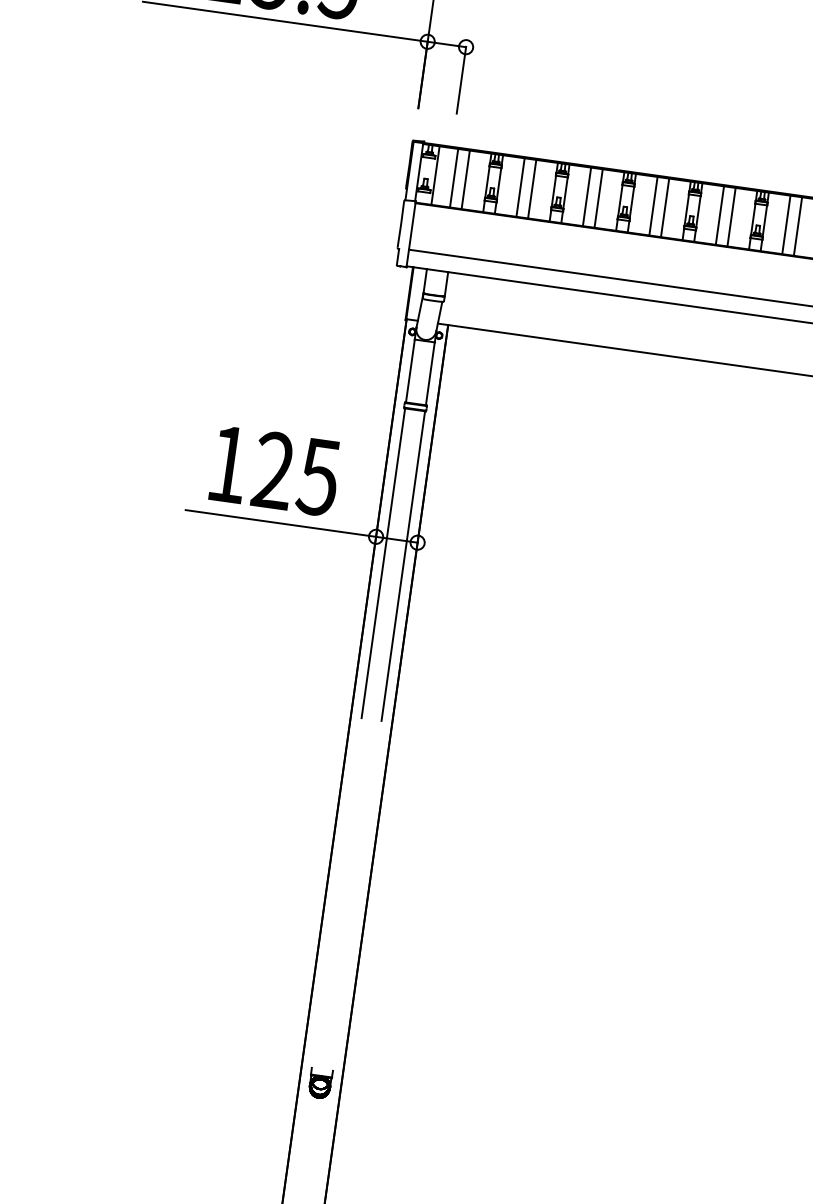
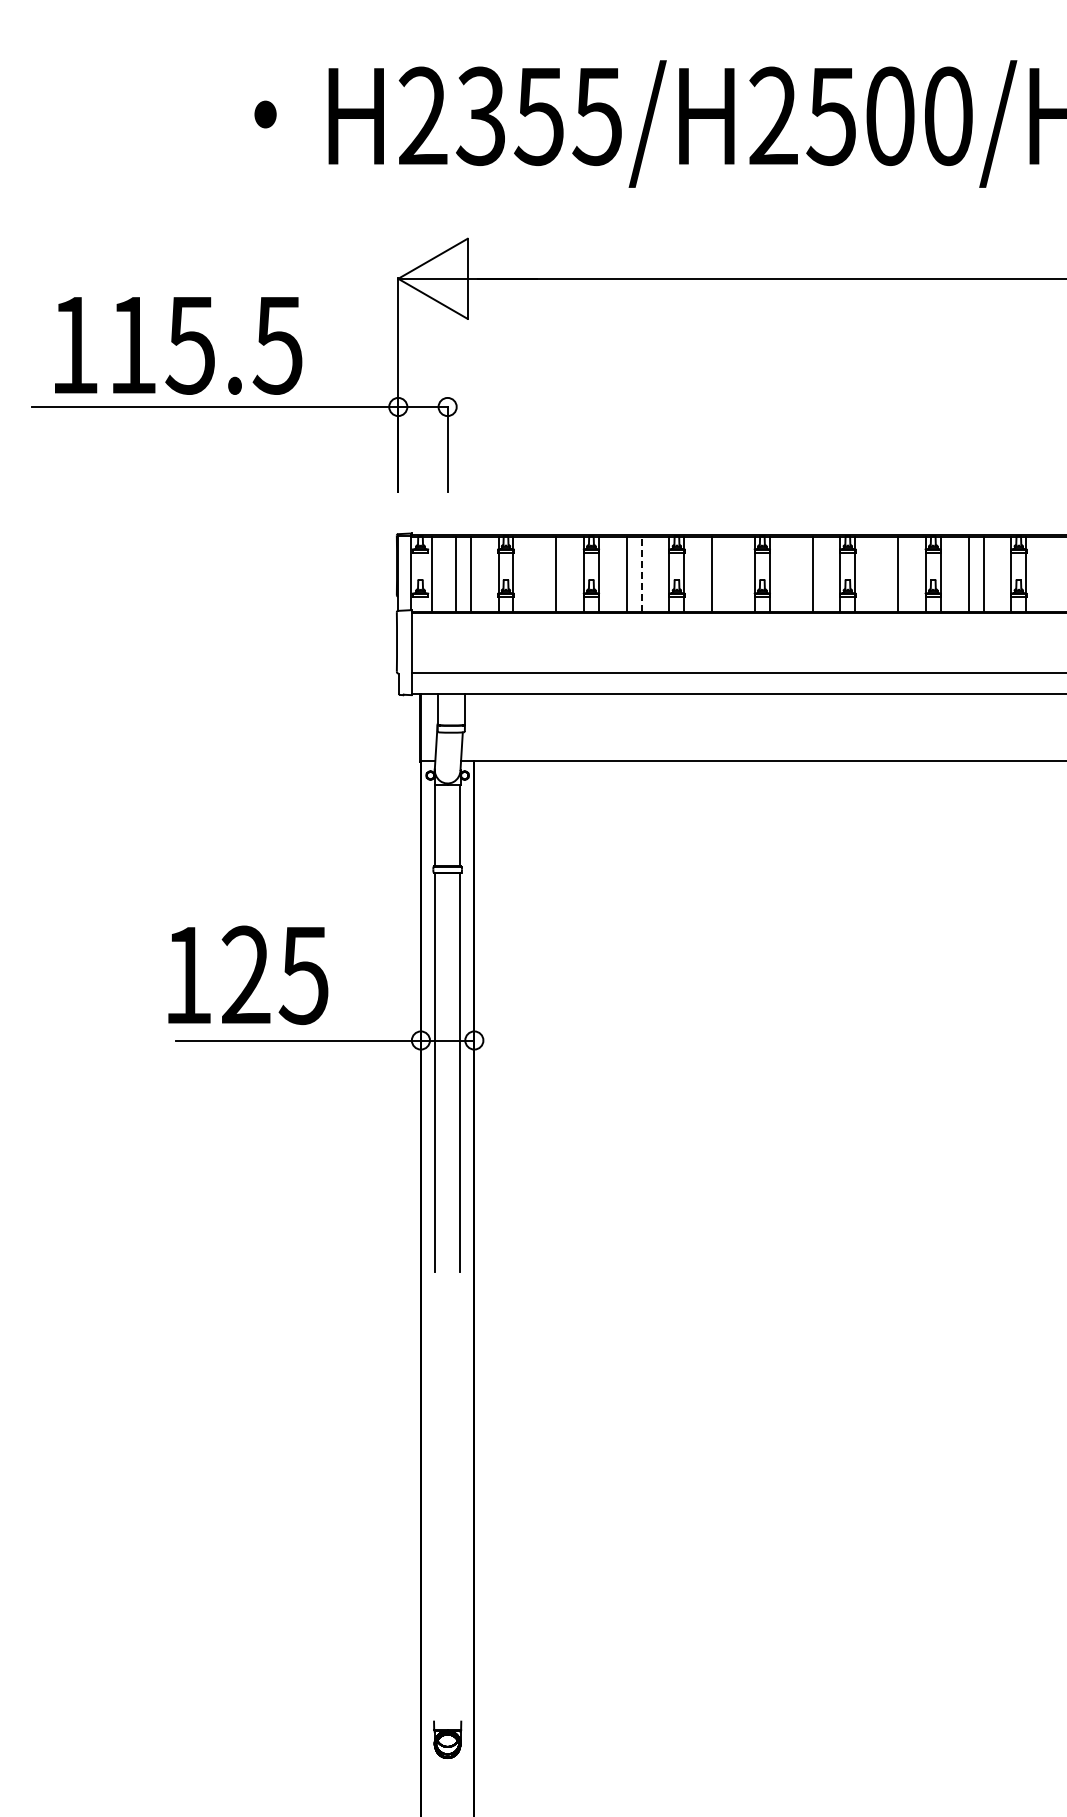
line: (520, 186) -> (541, 573), removed
line: (598, 198) -> (641, 574), solid -> dashed
line: (665, 207) -> (727, 573), removed
line: (719, 214) -> (797, 573), removed
line: (786, 224) -> (883, 573), removed
text: (275, 470) -> (248, 974), moved

